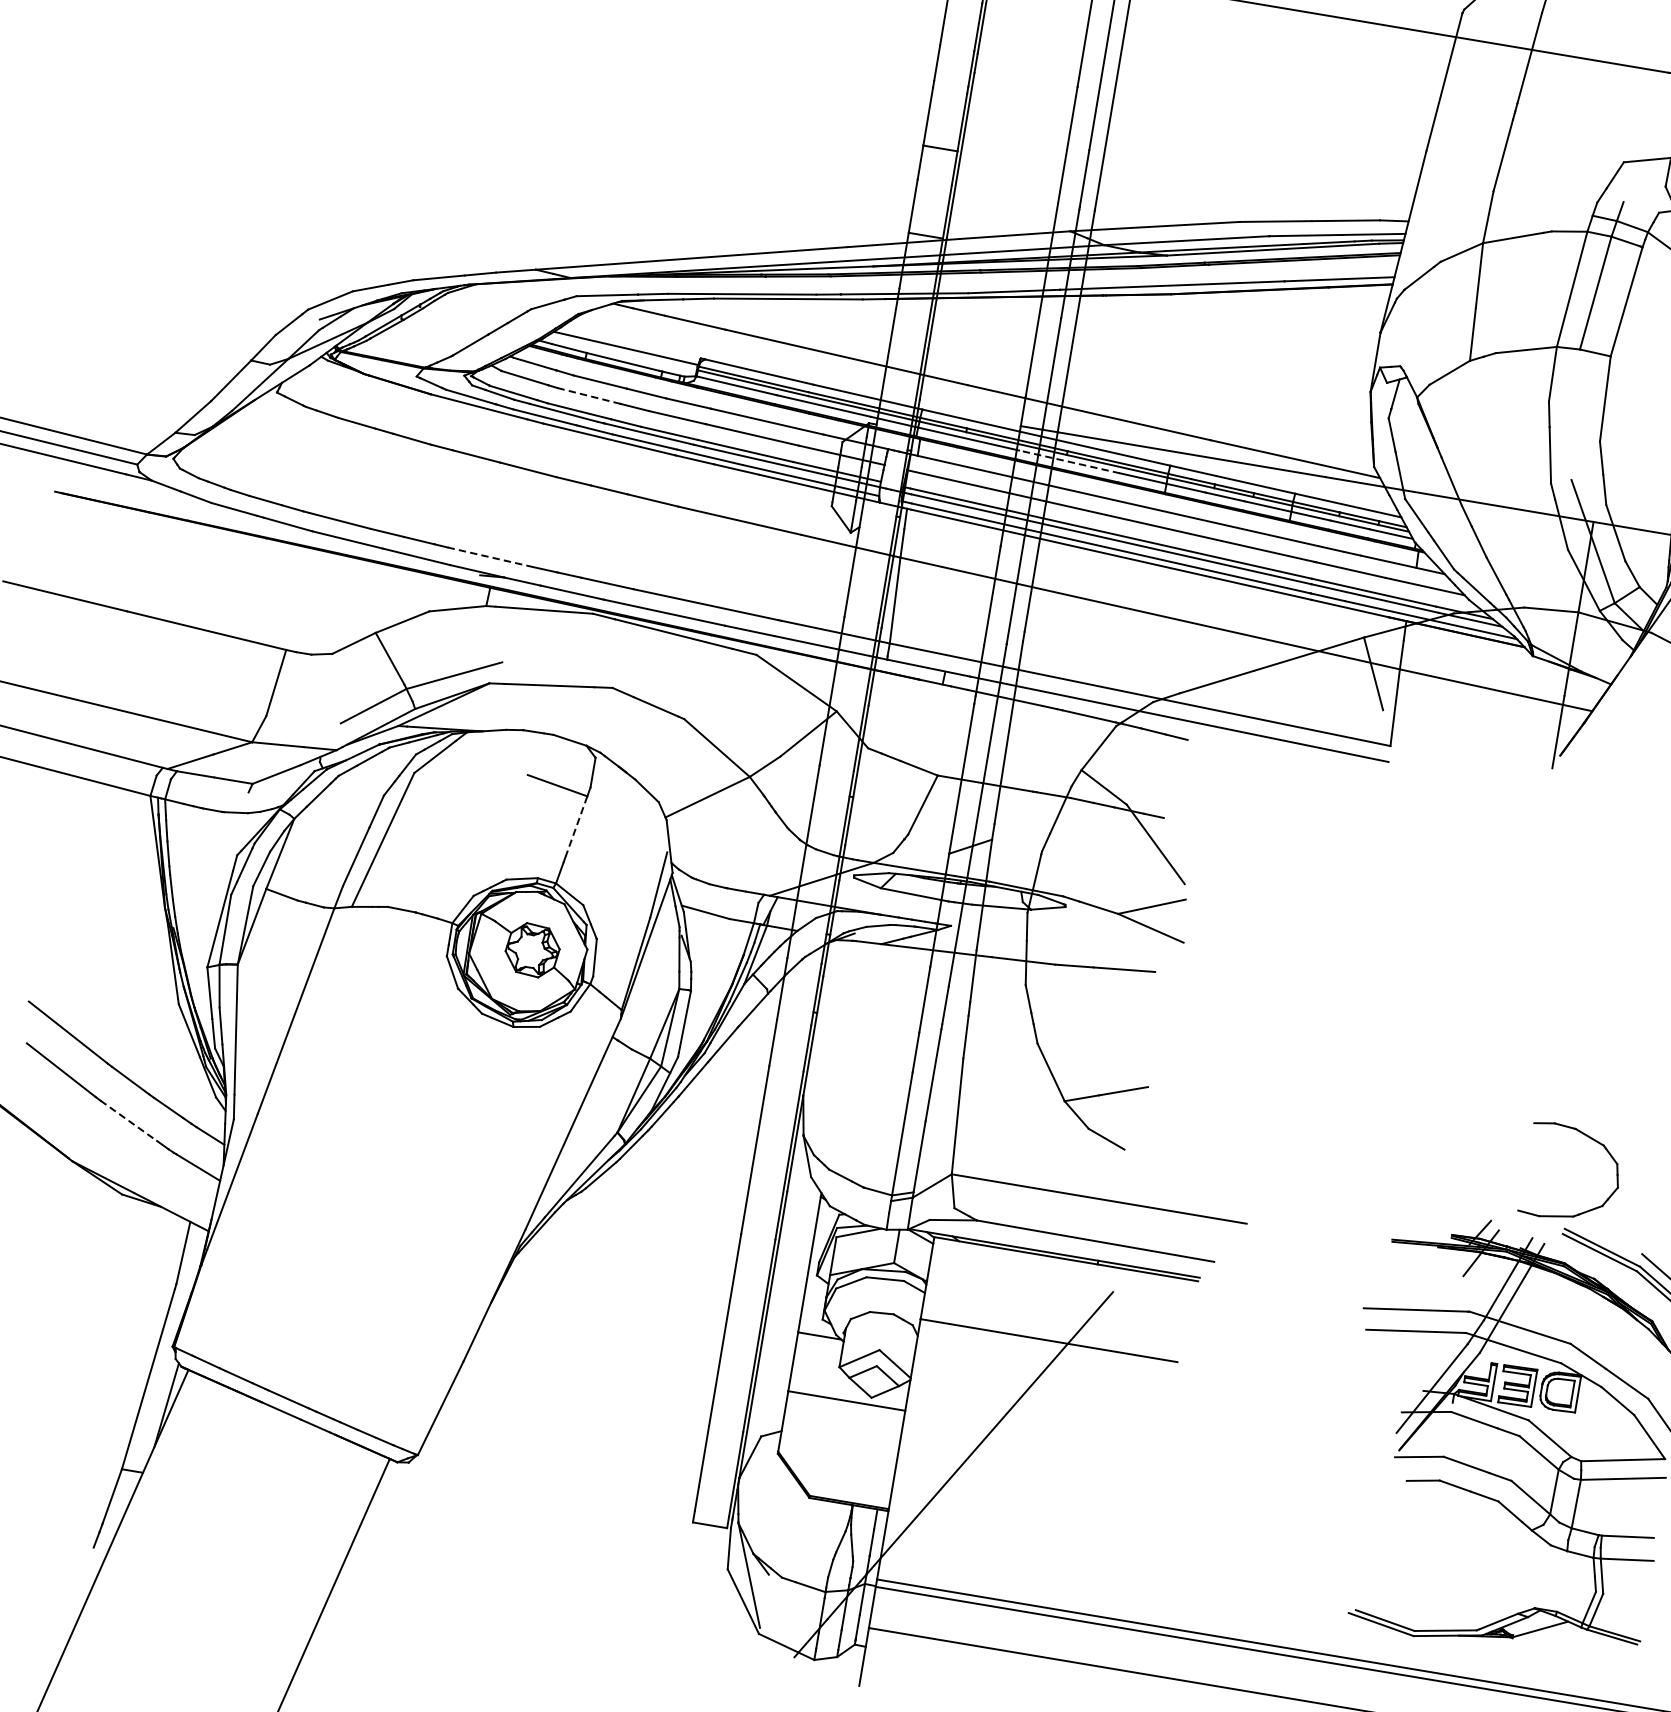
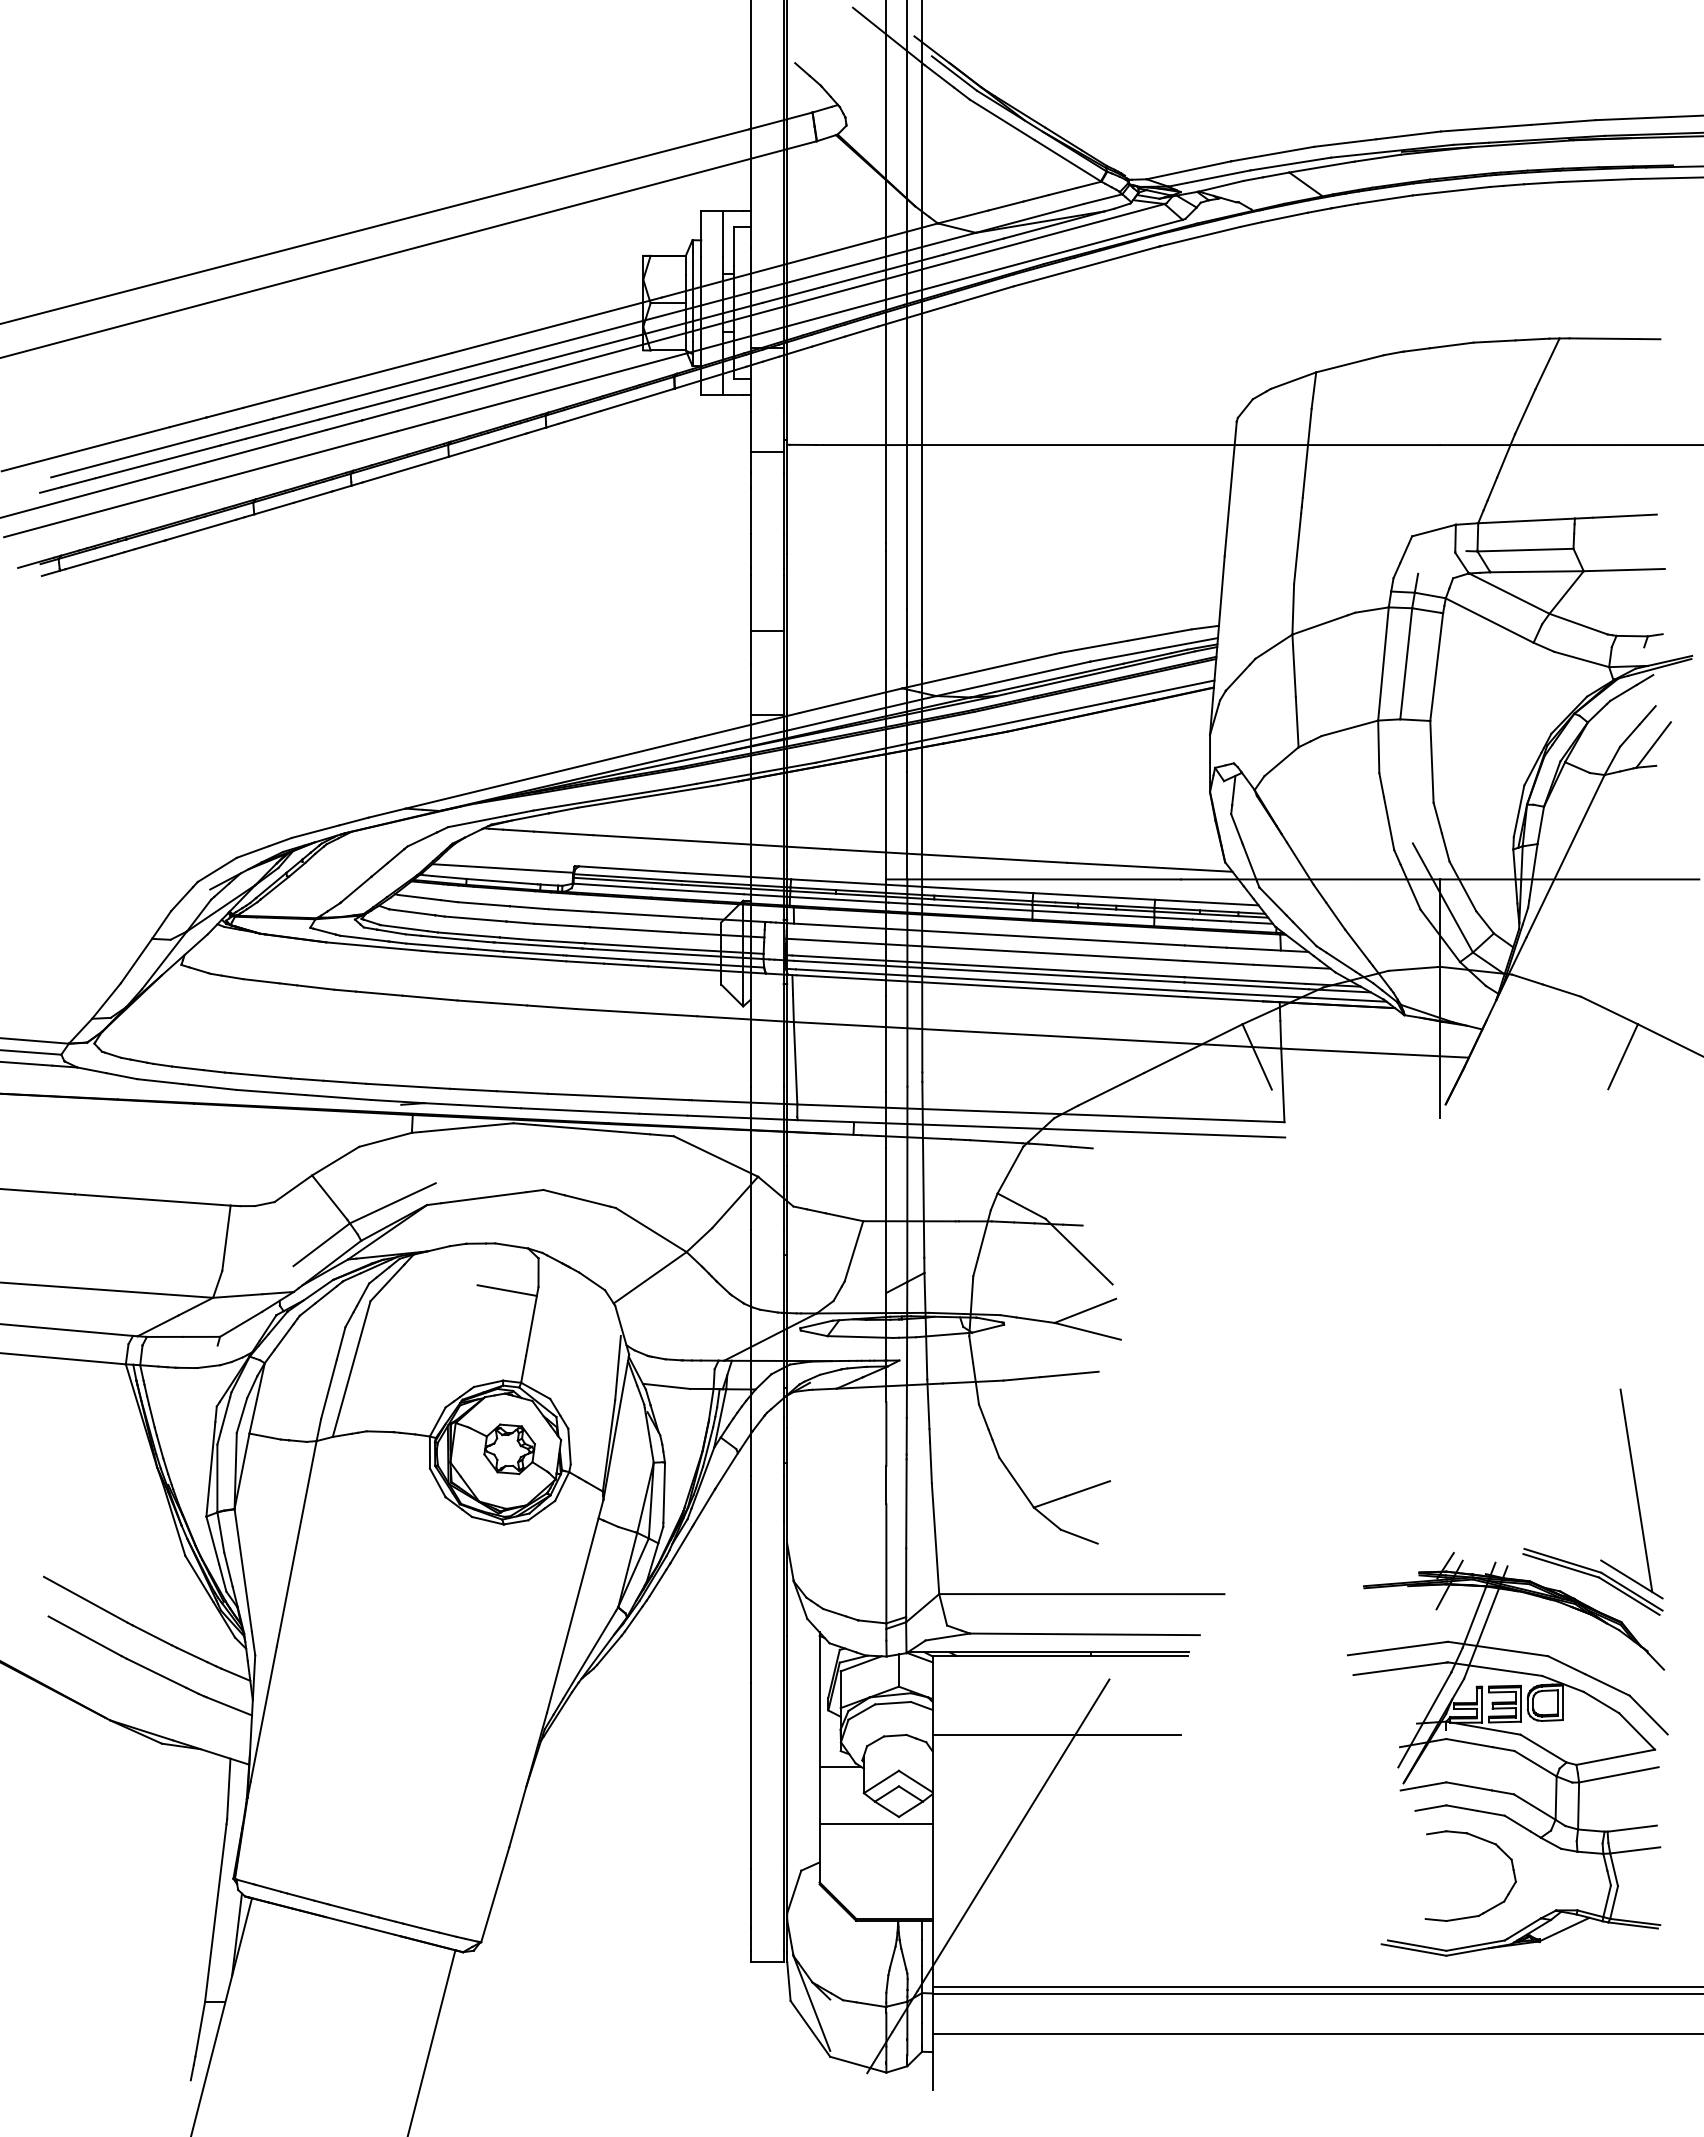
line: (588, 396) -> (475, 919), dashed -> solid
line: (1069, 461) -> (937, 905), dashed -> solid
line: (490, 557) -> (408, 1086), dashed -> solid
line: (576, 827) -> (531, 1326), dashed -> solid
line: (129, 1121) -> (157, 1673), dashed -> solid
part: (1590, 1139) -> (1482, 1840), moved

